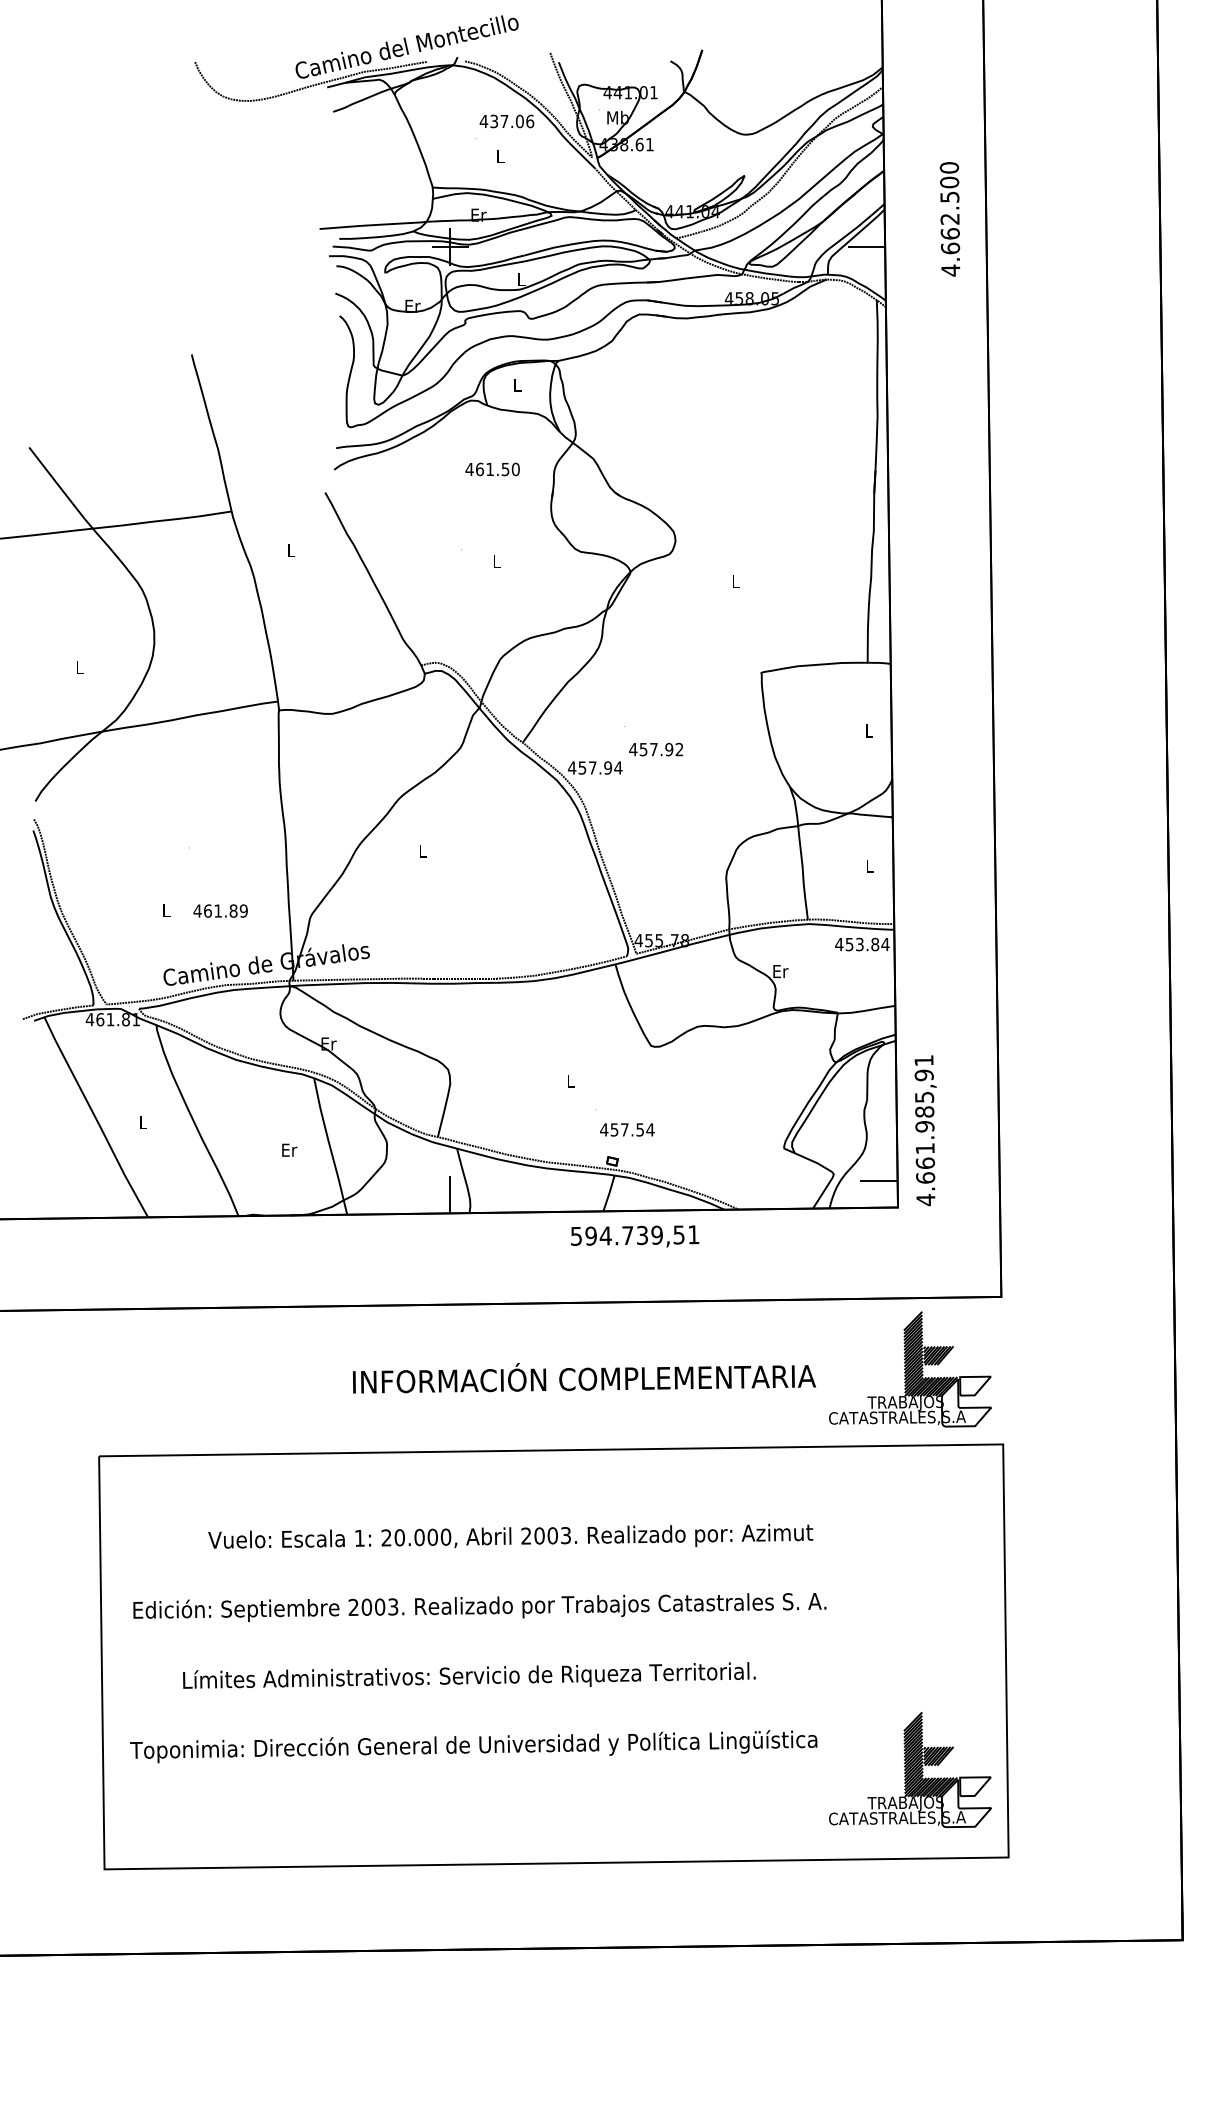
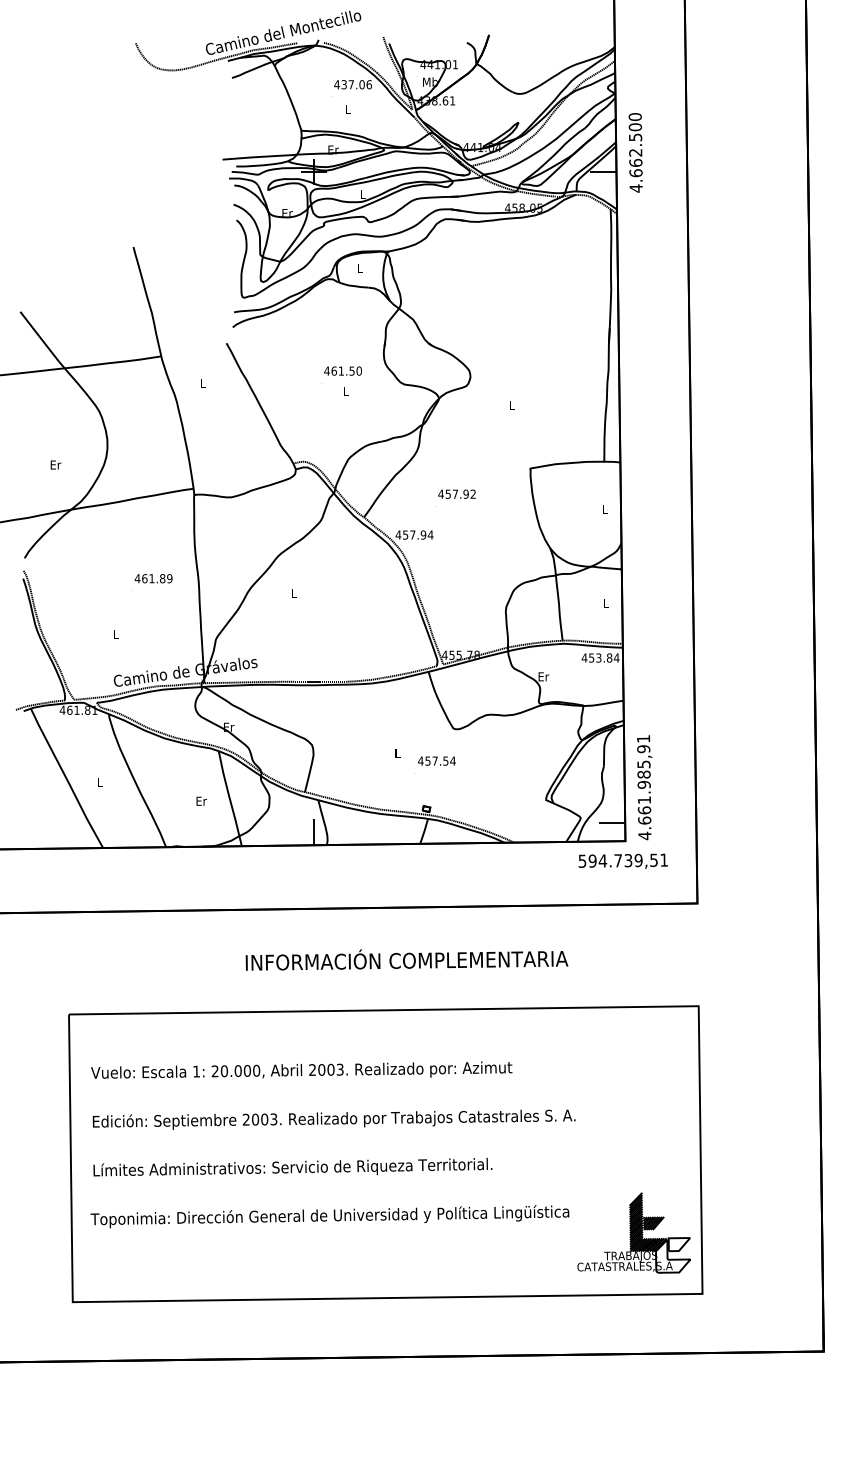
text: (949, 218) -> (635, 152), moved
text: (491, 468) -> (342, 370), moved
text: (79, 666) -> (55, 464), L -> Er
text: (655, 748) -> (456, 493), moved
text: (220, 910) -> (153, 578), moved
text: (626, 1129) -> (436, 760), moved
text: (633, 1235) -> (622, 860), moved
part: (909, 1368) -> (633, 953), removed
text: (510, 1535) -> (301, 1069), moved
text: (468, 1674) -> (292, 1166), moved

